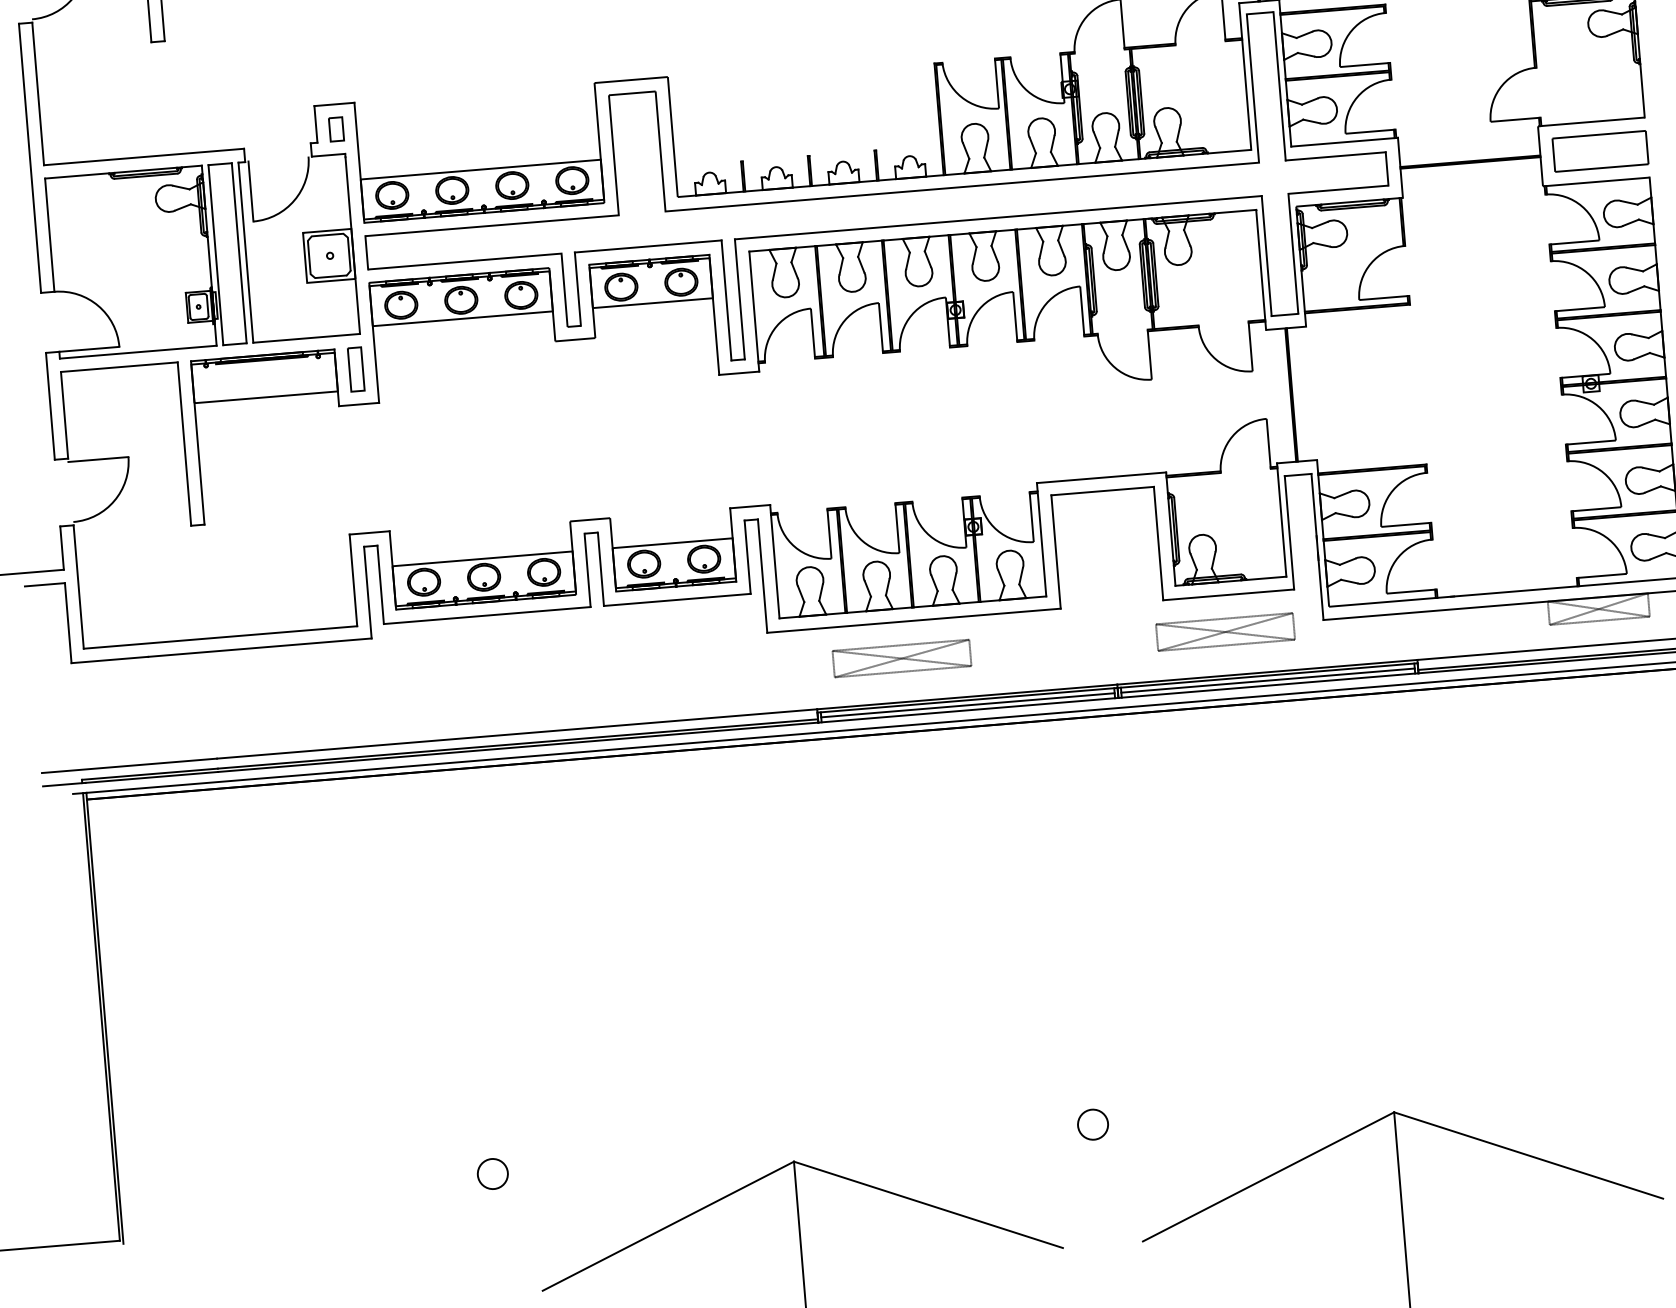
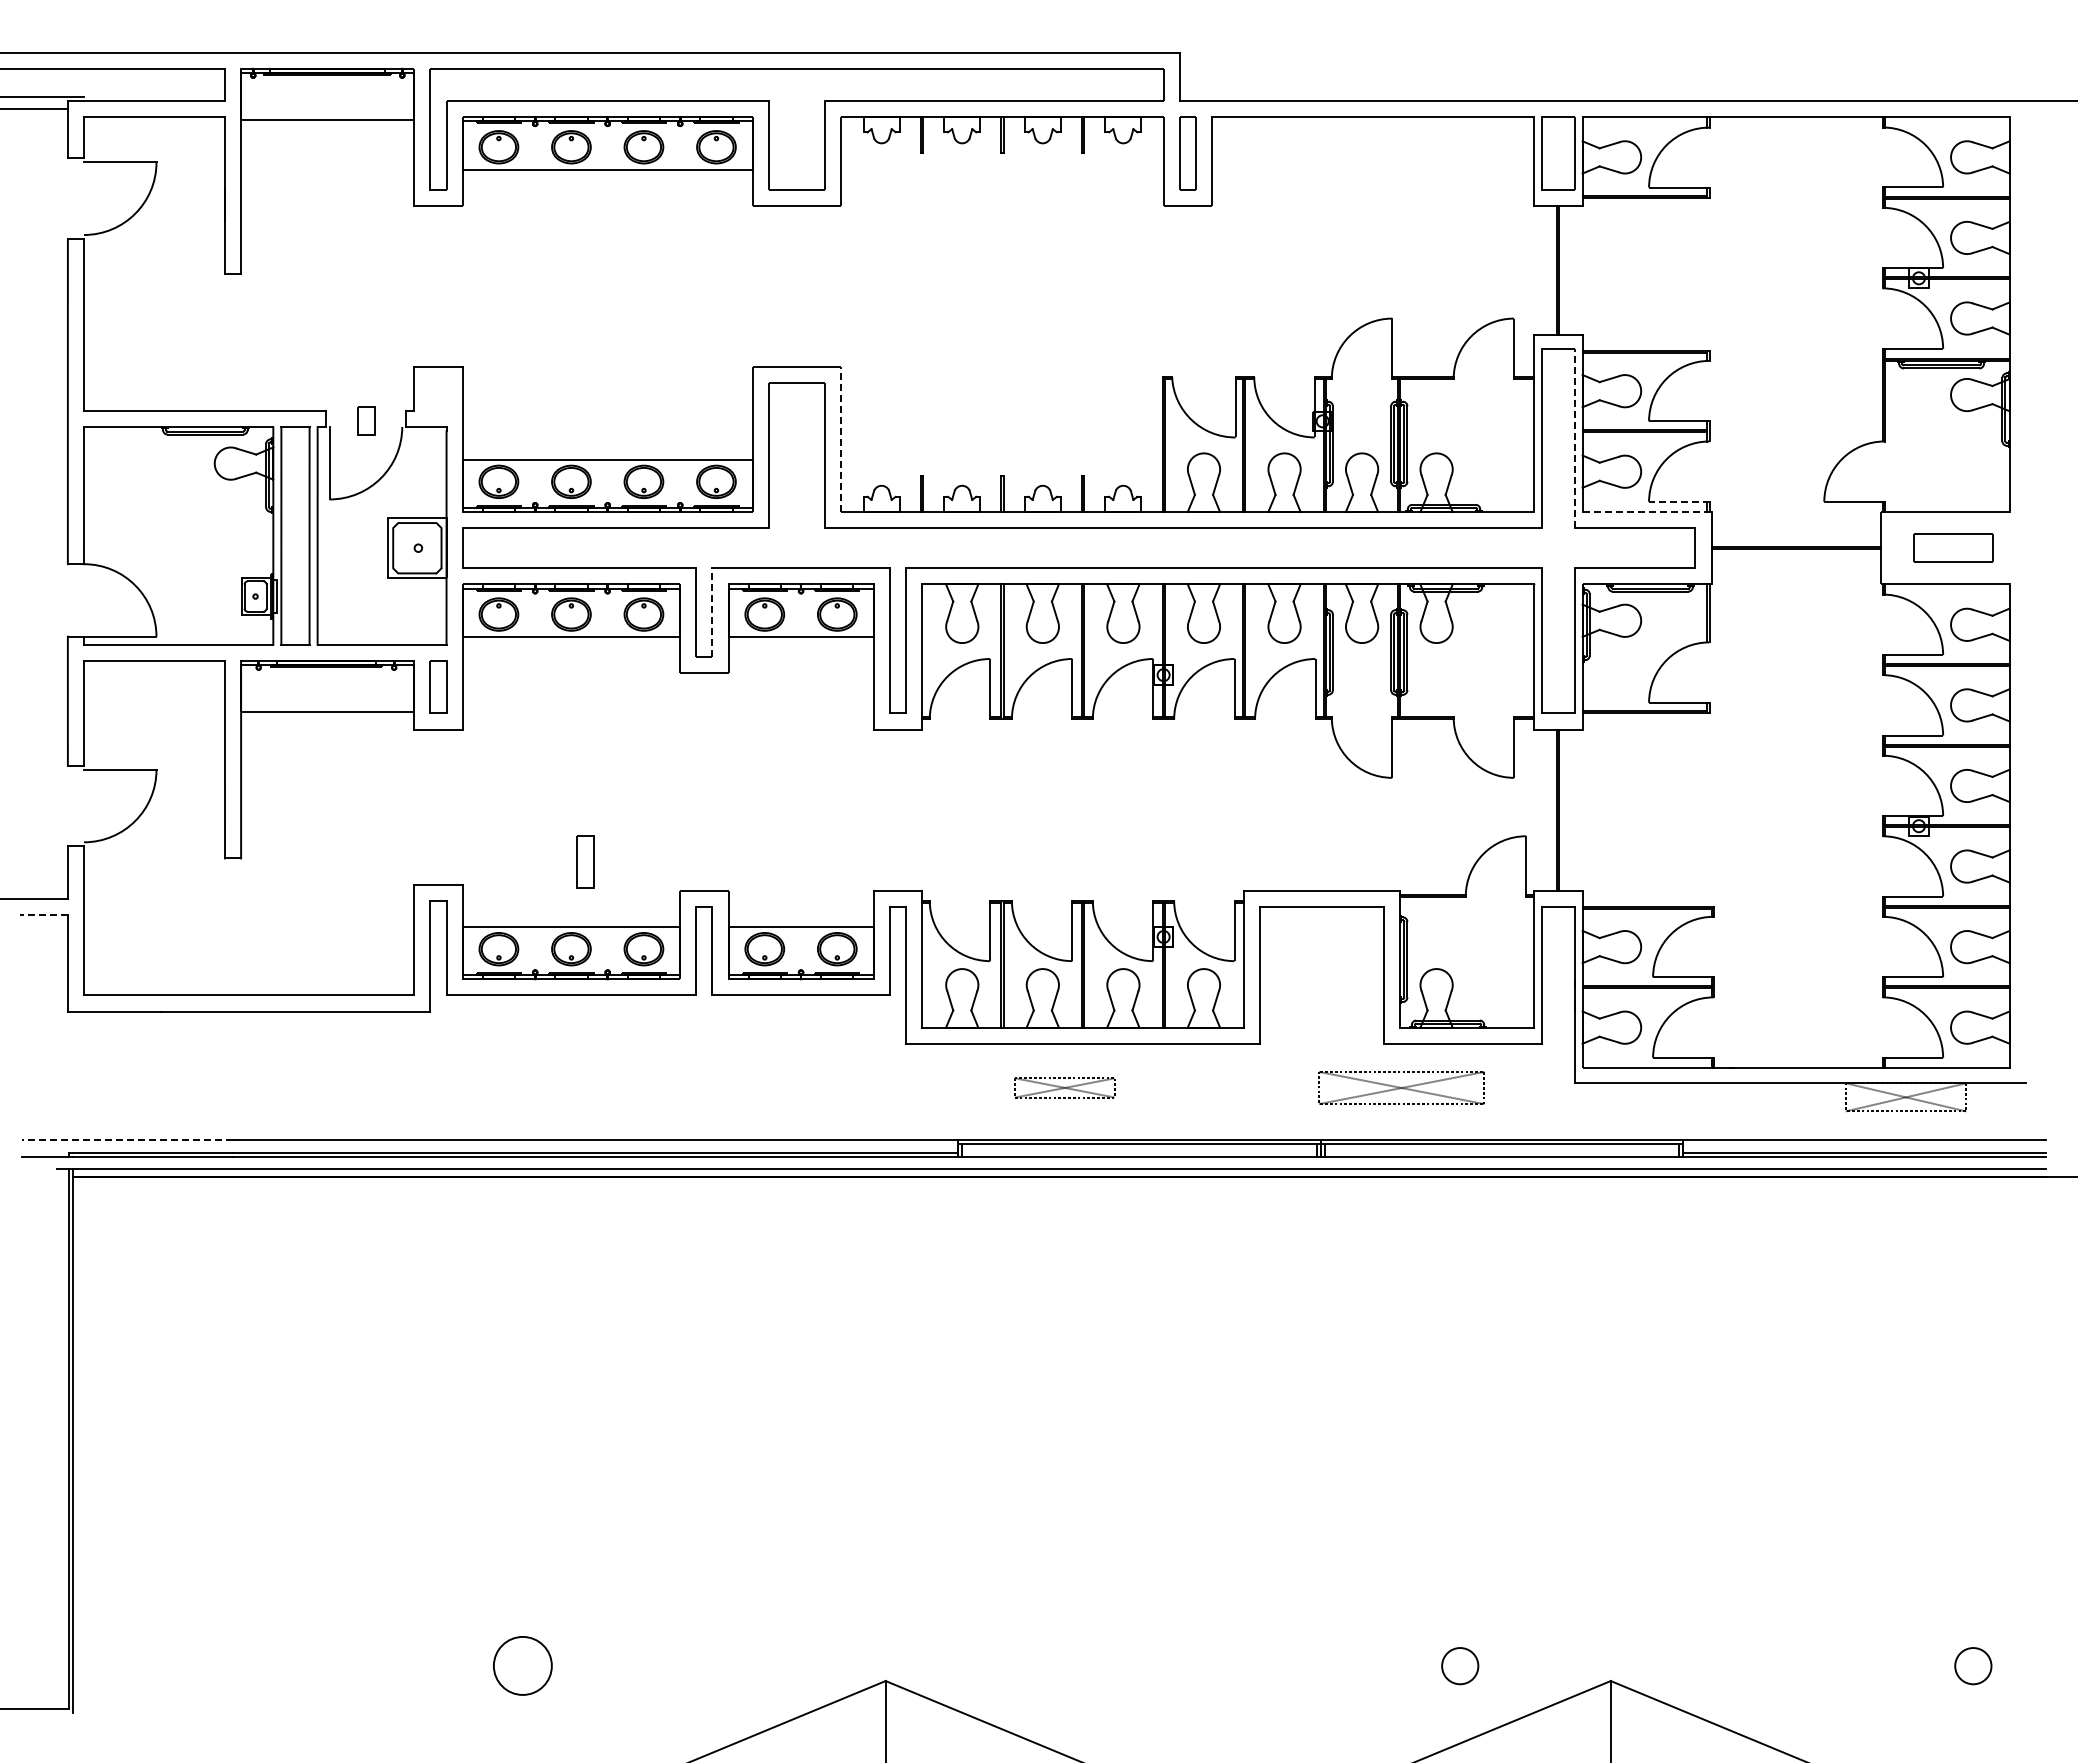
line: (1279, 86) -> (1574, 438), solid -> dashed
part: (336, 128) -> (366, 420), moved
line: (1369, 131) -> (1678, 501), solid -> dashed
line: (672, 137) -> (841, 439), solid -> dashed
line: (1344, 141) -> (1647, 511), solid -> dashed
part: (1600, 150) -> (1953, 547), size x0.7
line: (577, 289) -> (712, 612), solid -> dashed
part: (489, 503) -> (585, 861), added
line: (44, 584) -> (43, 914), solid -> dashed
part: (1225, 631) -> (1401, 1087), moved
part: (901, 658) -> (1064, 1087), size x0.6
line: (1267, 680) -> (1501, 1150), removed
line: (967, 705) -> (1139, 1150), removed
line: (129, 765) -> (127, 1140), solid -> dashed
circle: (1093, 1124) -> (1460, 1666), moved
circle: (493, 1174) -> (523, 1666), size x1.6

